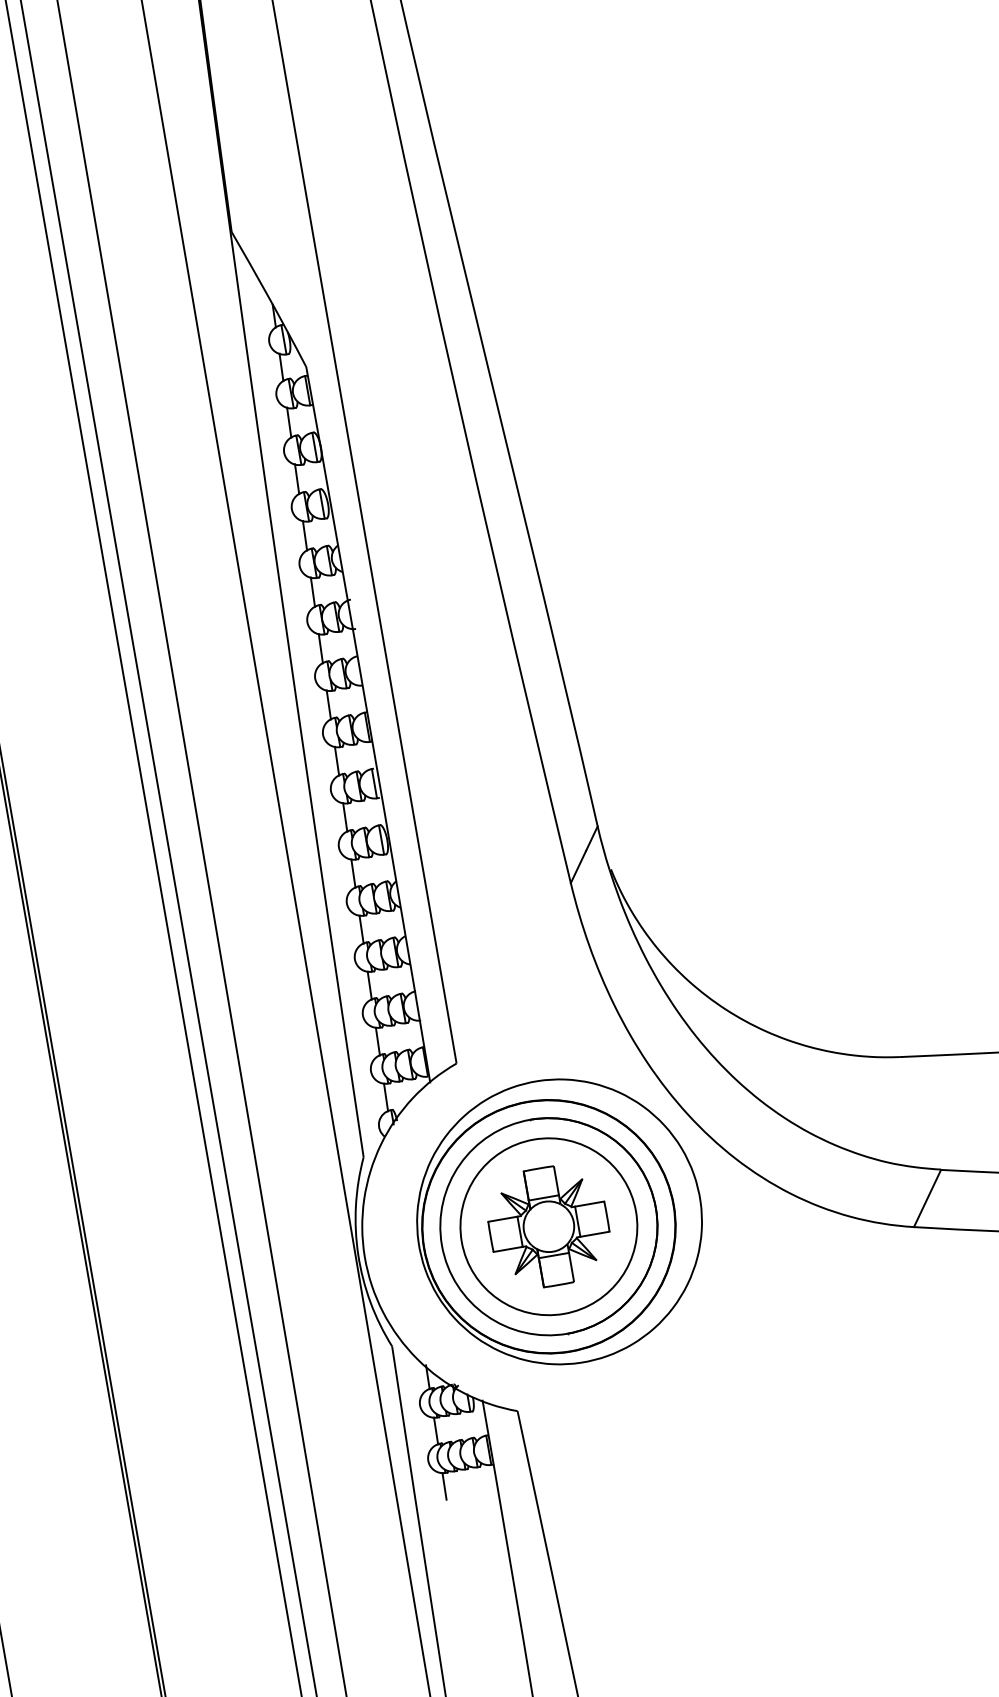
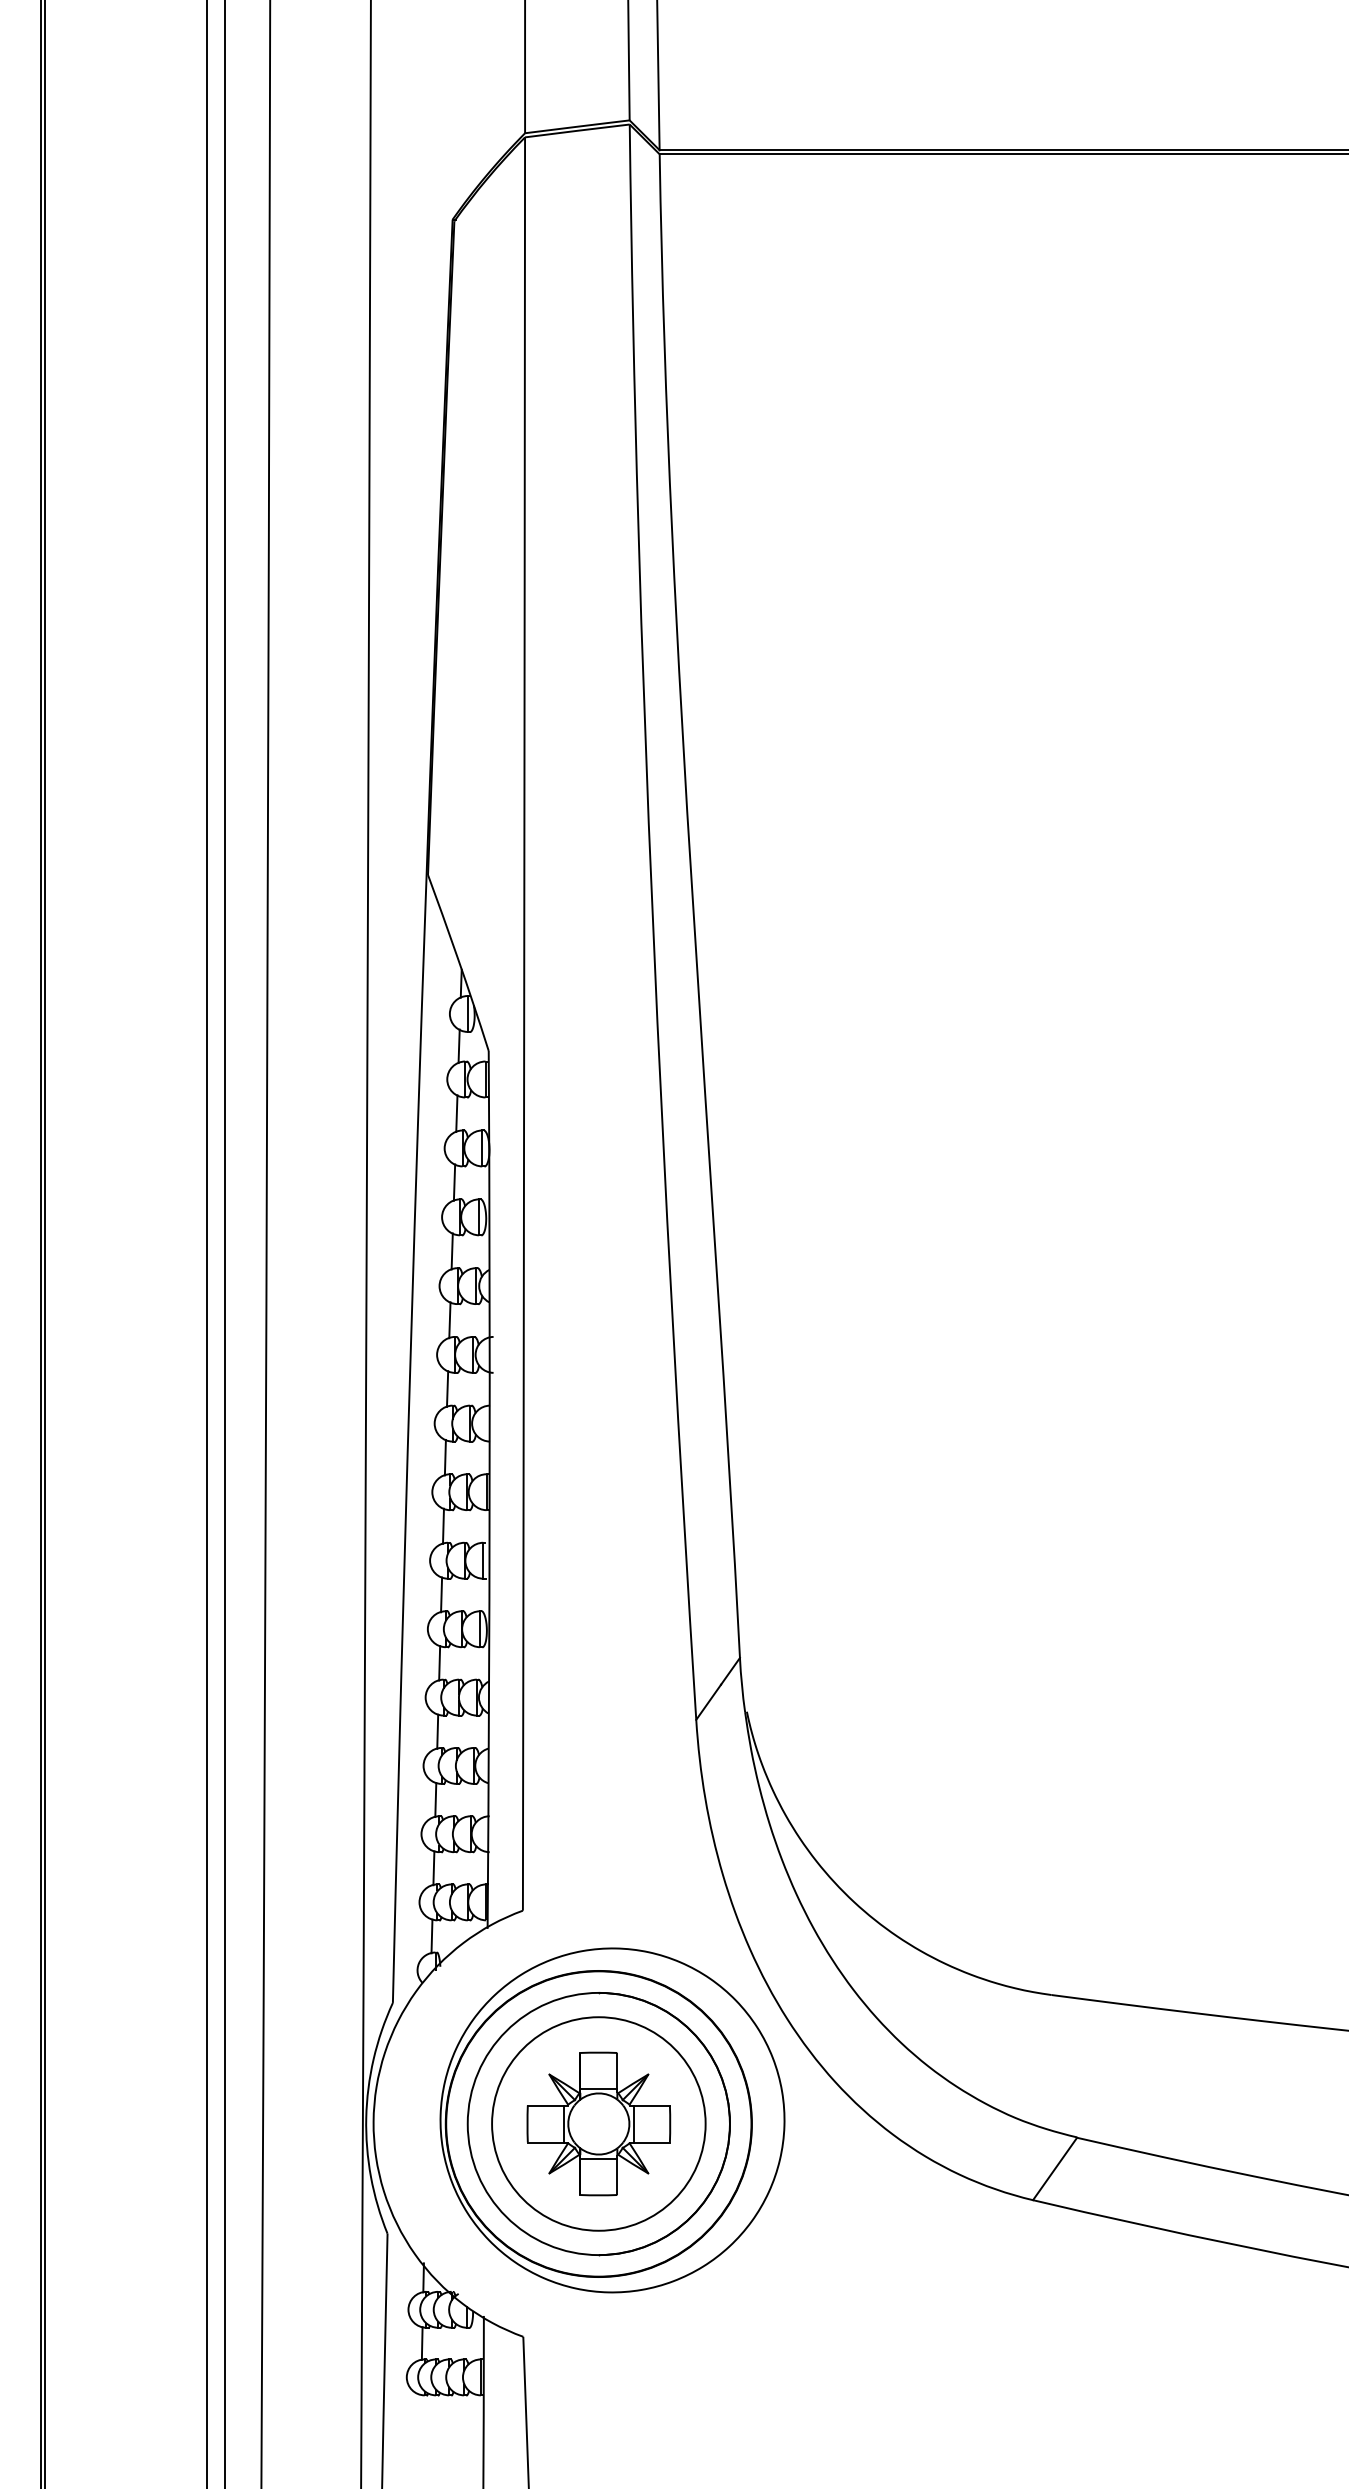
line: (444, 1485) -> (420, 2410), removed

